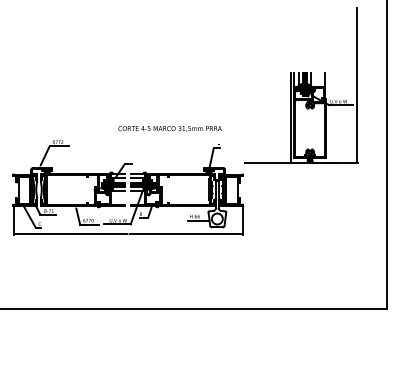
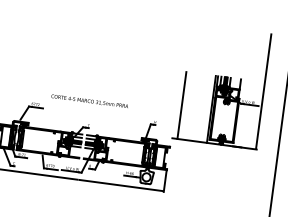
line: (251, 117) -> (181, 105), added
text: (169, 128) -> (89, 101), moved

